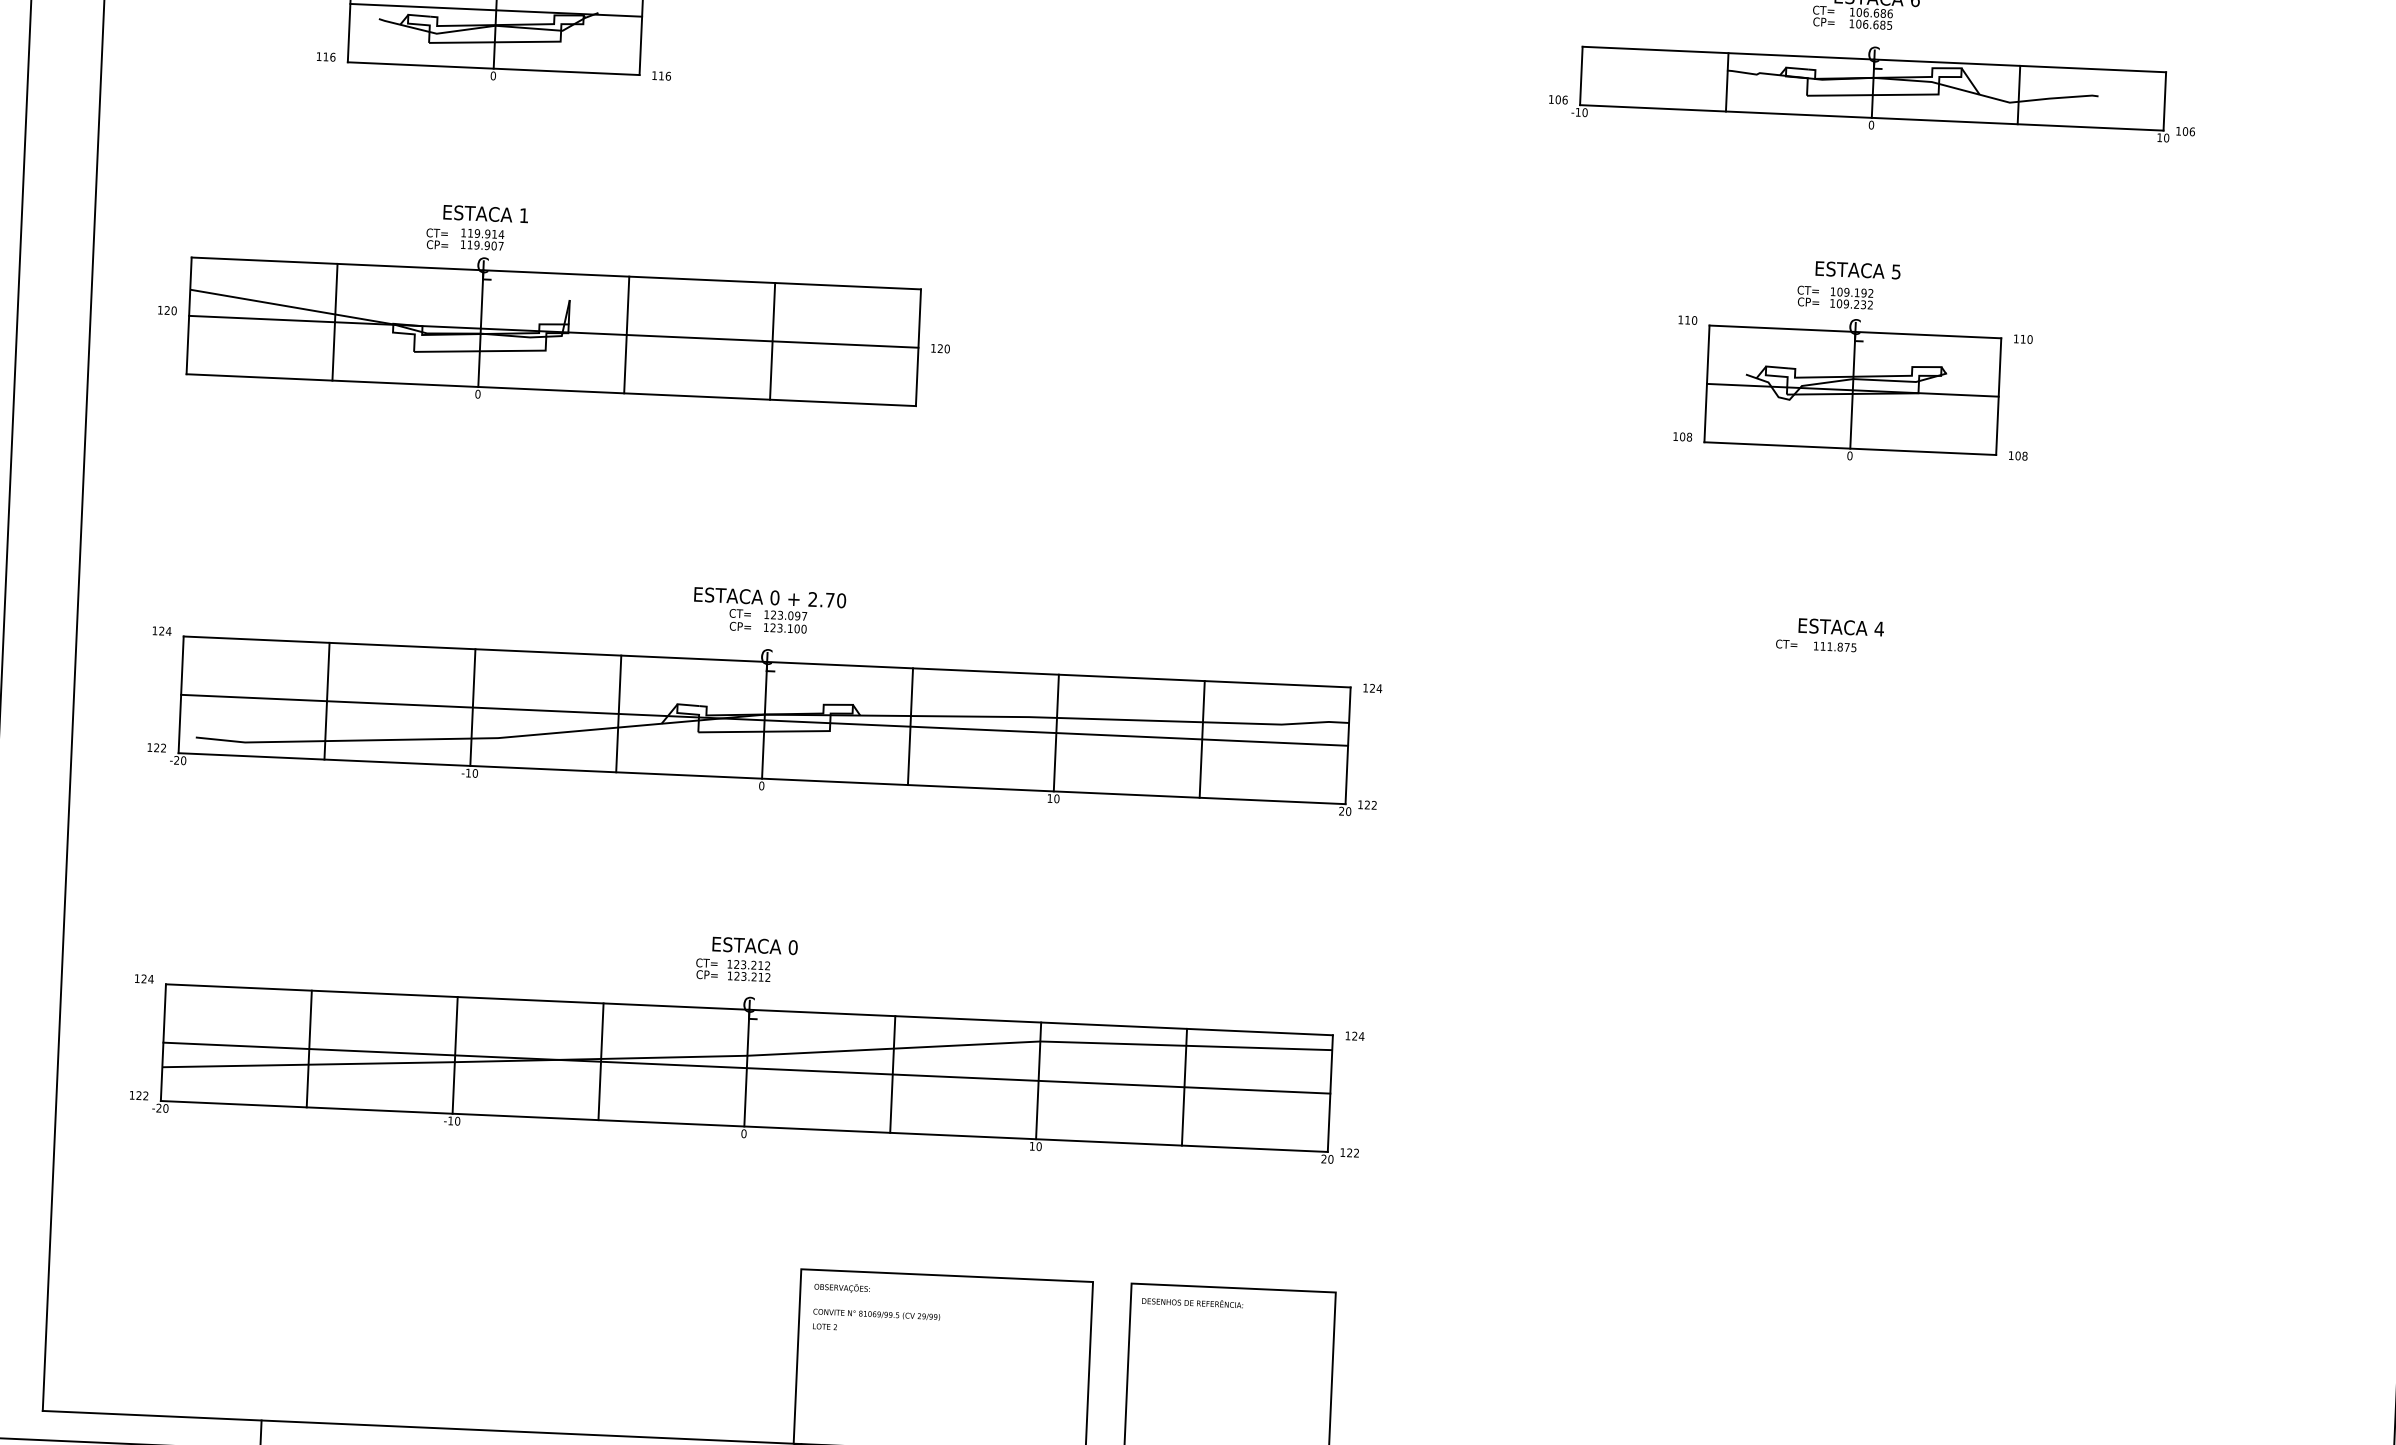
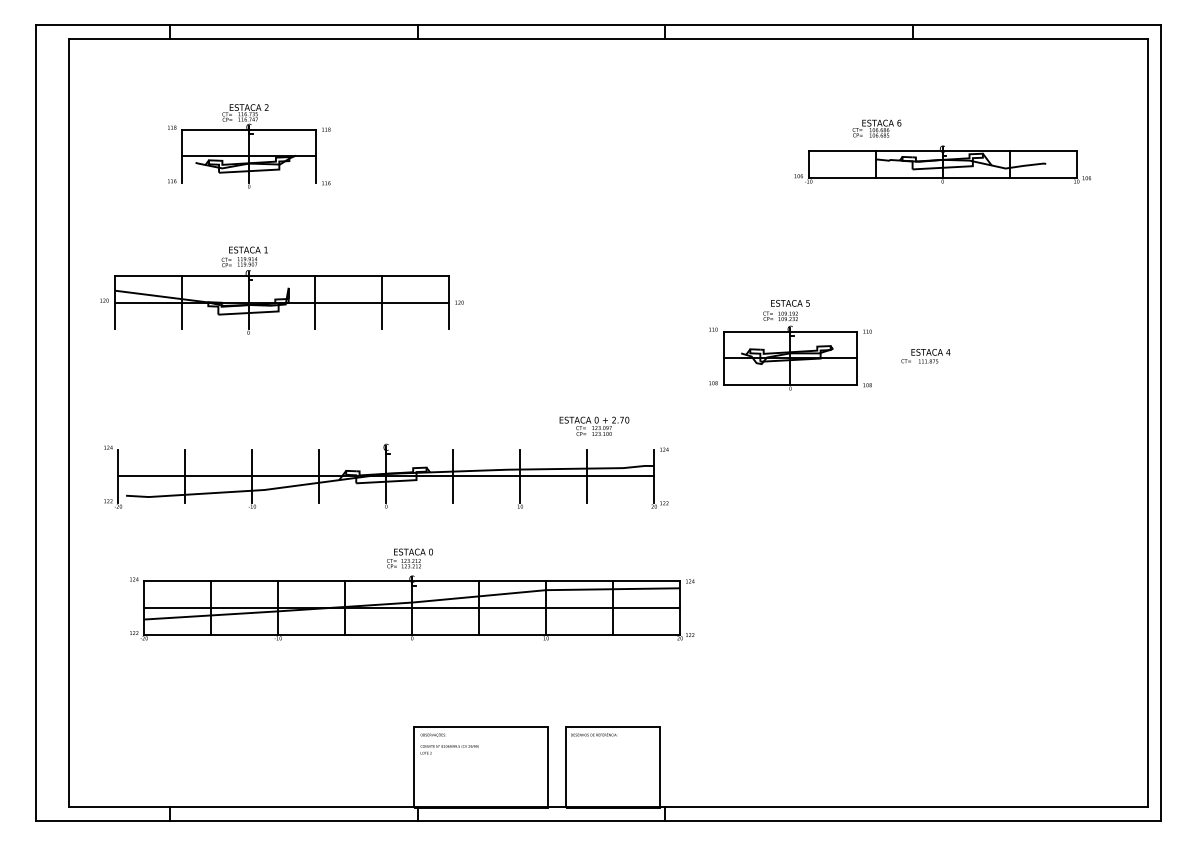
line: (494, 69) -> (249, 183), removed
part: (1872, 87) -> (942, 164), moved
part: (1854, 362) -> (790, 345), moved
line: (550, 390) -> (281, 329), removed
text: (769, 609) -> (594, 425), moved
text: (1829, 635) -> (925, 356), moved
line: (767, 661) -> (386, 449), removed
line: (762, 779) -> (386, 503), removed
part: (748, 1038) -> (412, 594), moved

